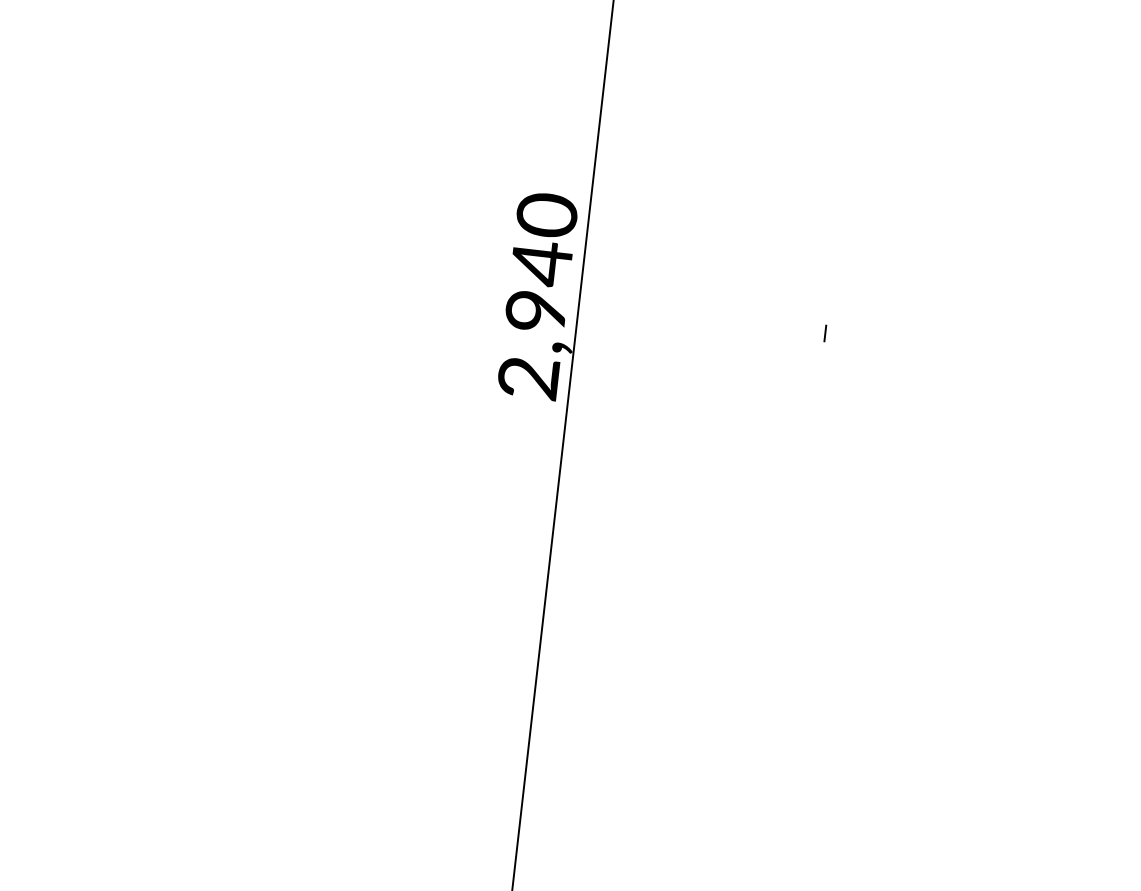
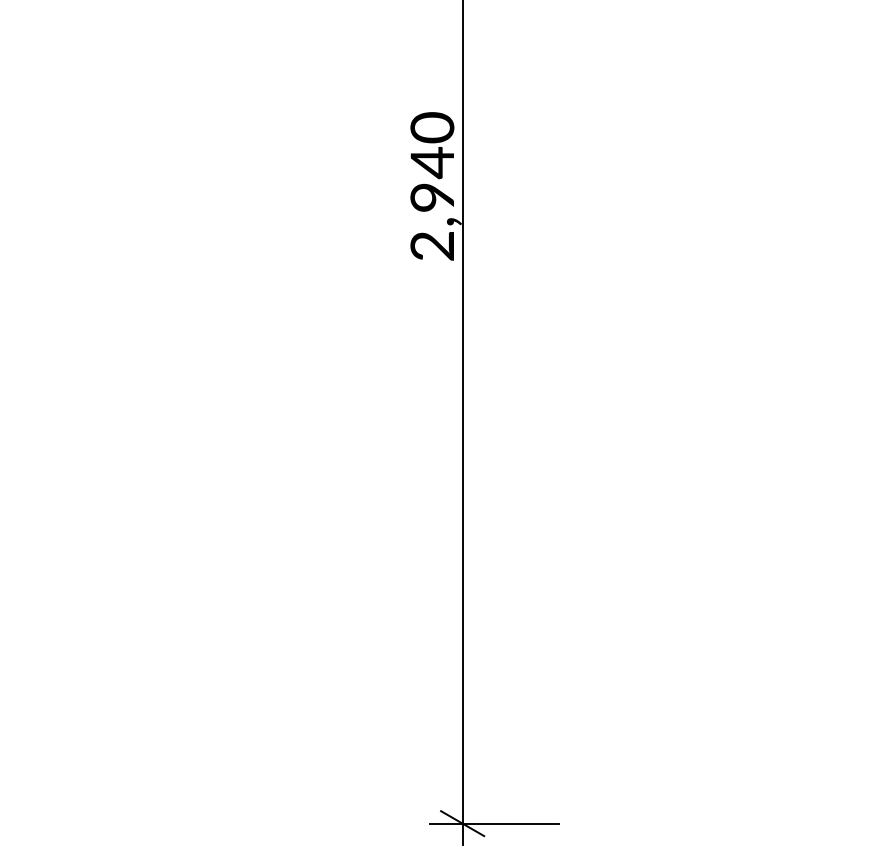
line: (825, 333) -> (641, 189), removed

